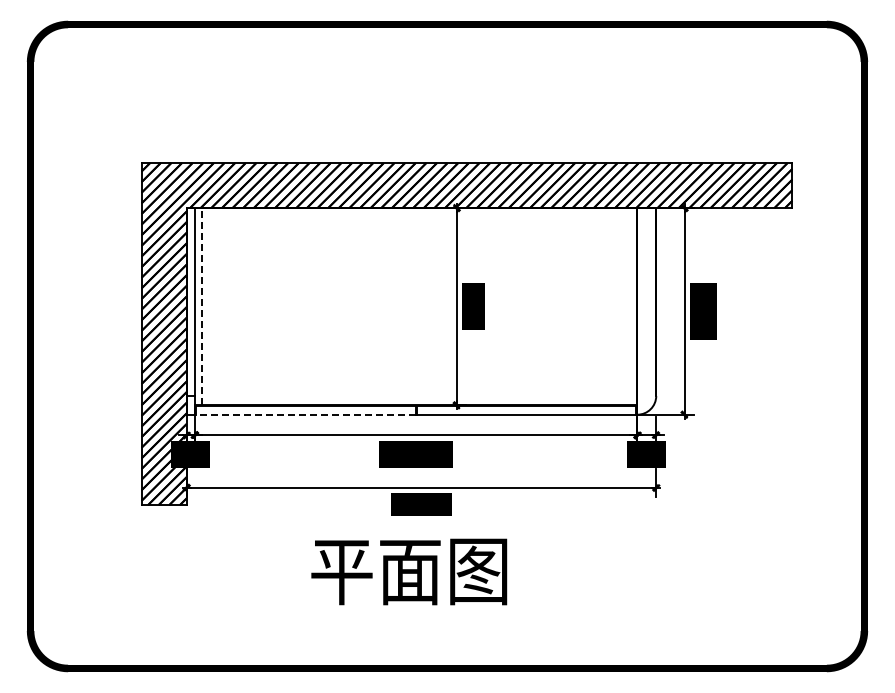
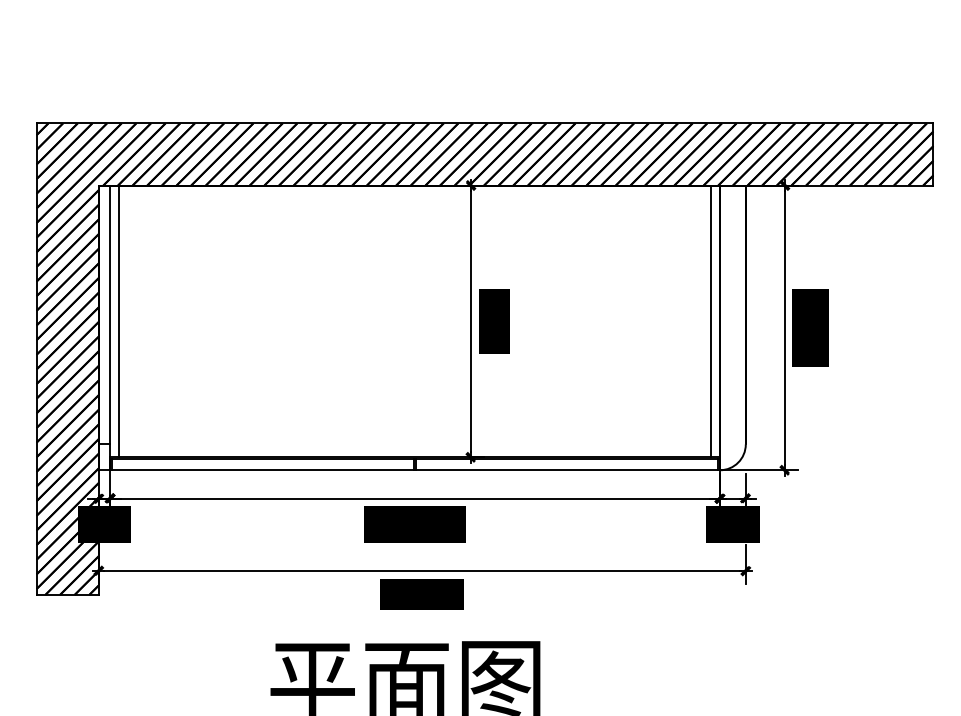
line: (201, 306) -> (119, 321), dashed -> solid
line: (630, 306) -> (710, 321), added
line: (305, 414) -> (262, 469), dashed -> solid

